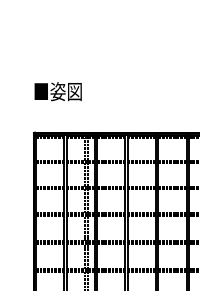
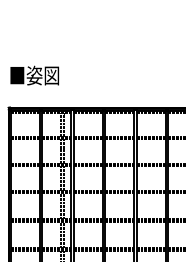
text: (57, 91) -> (34, 75), moved

